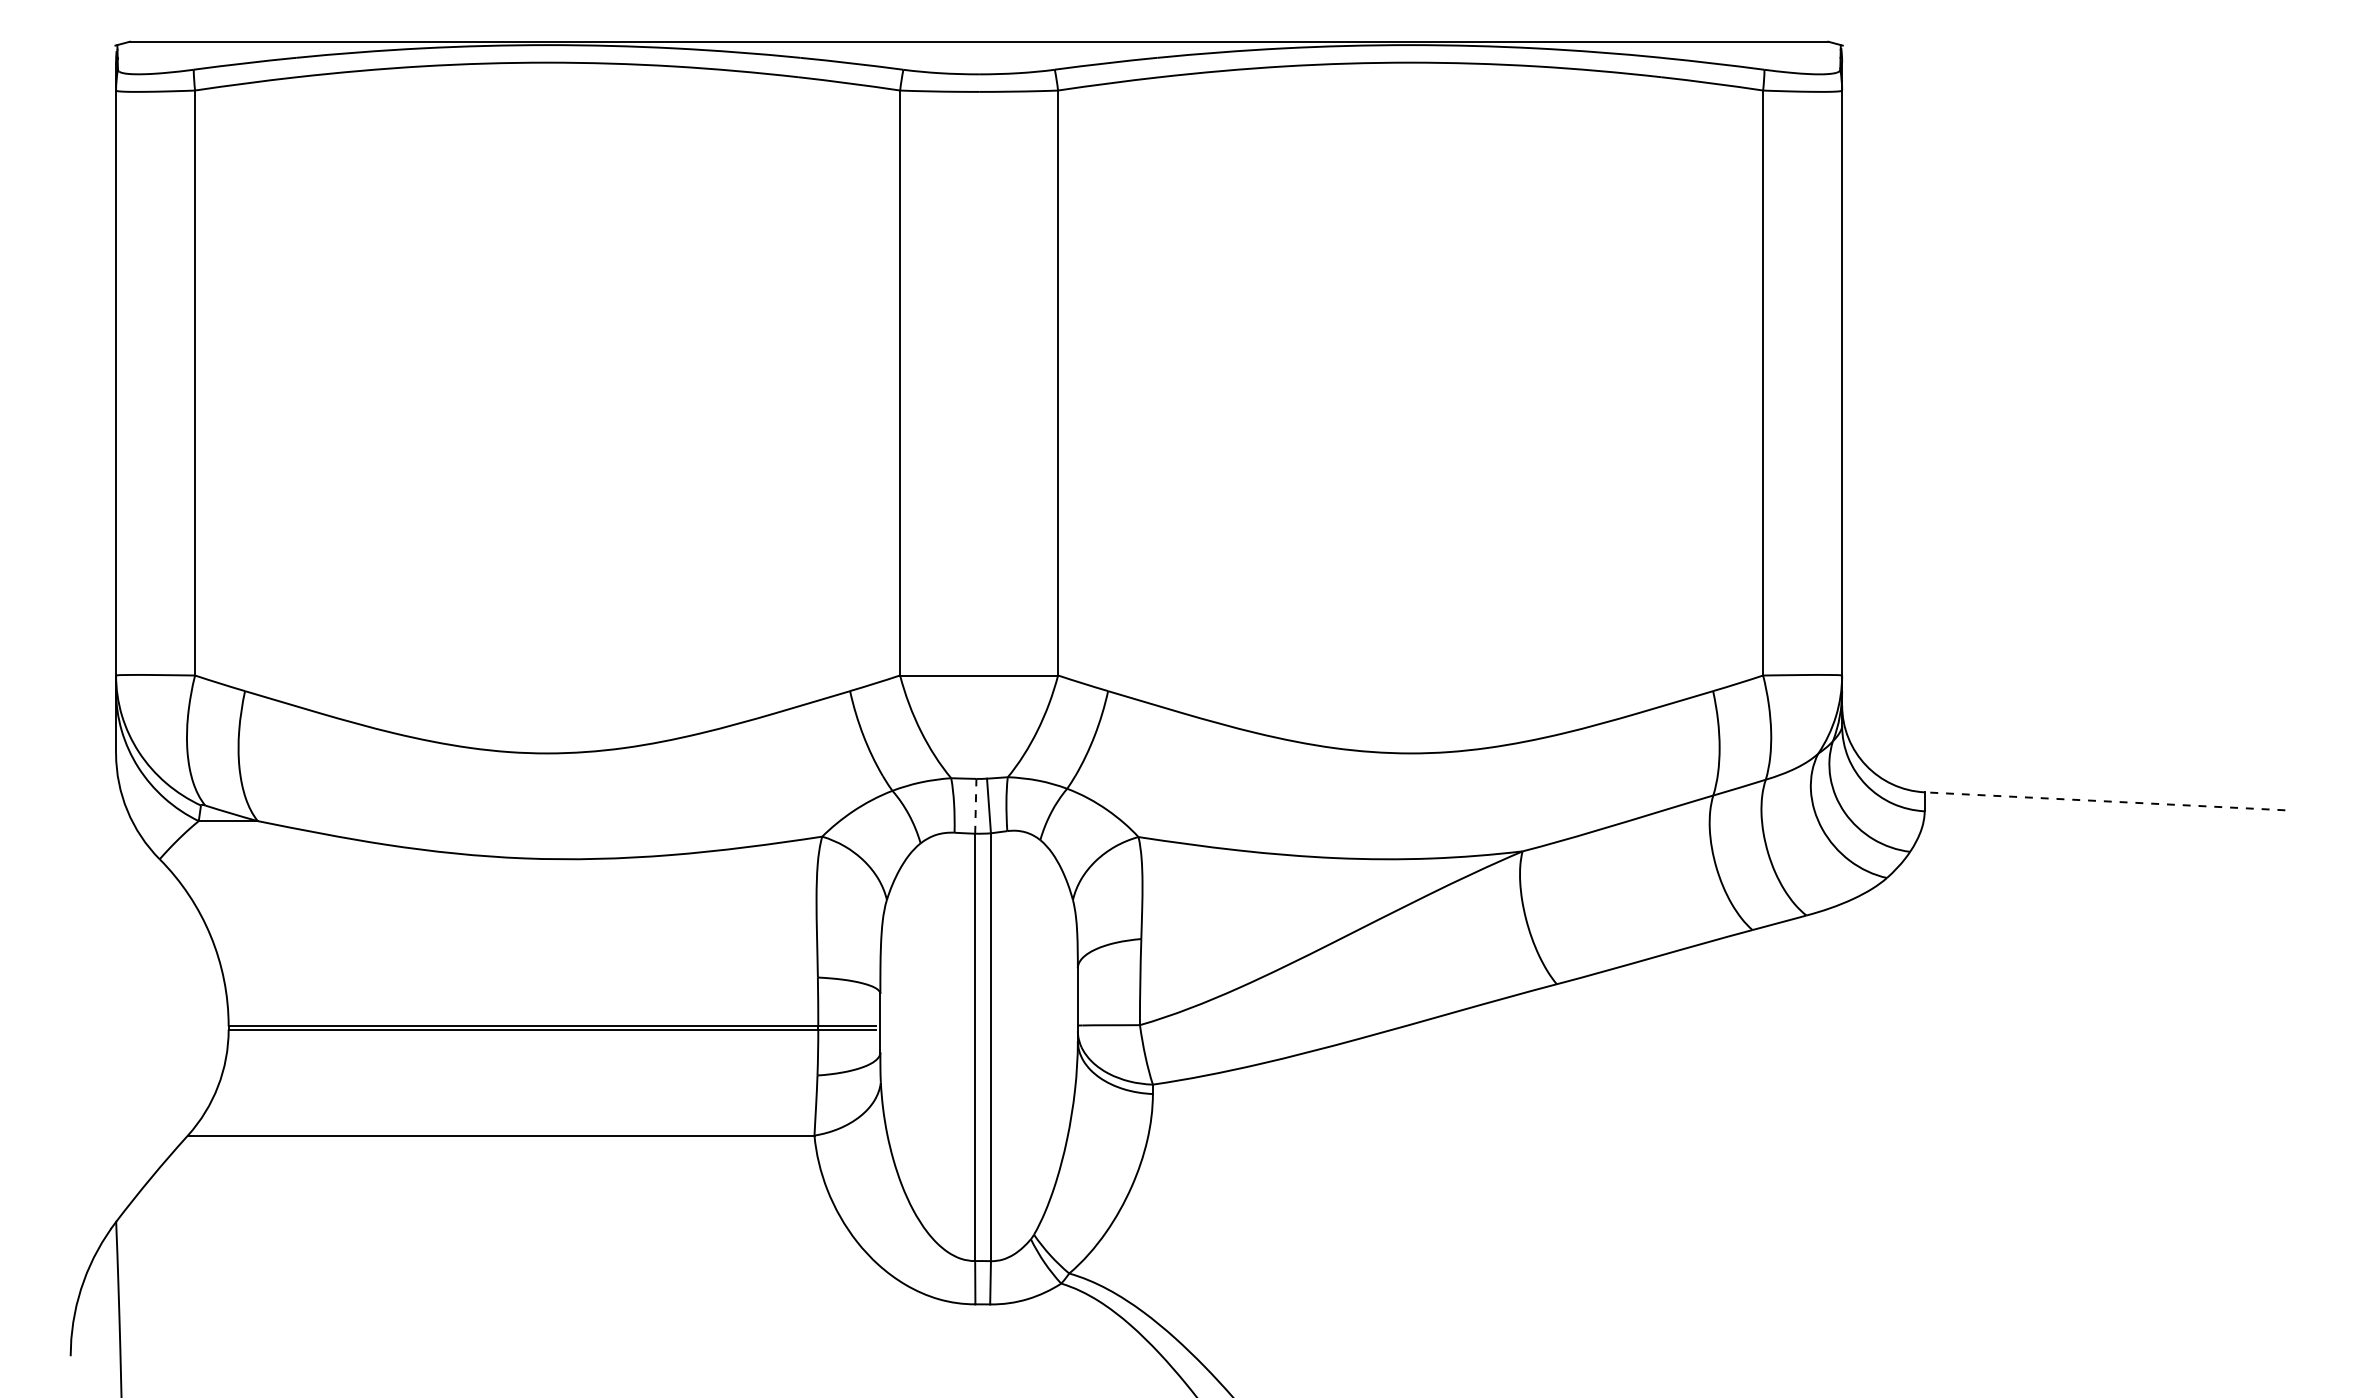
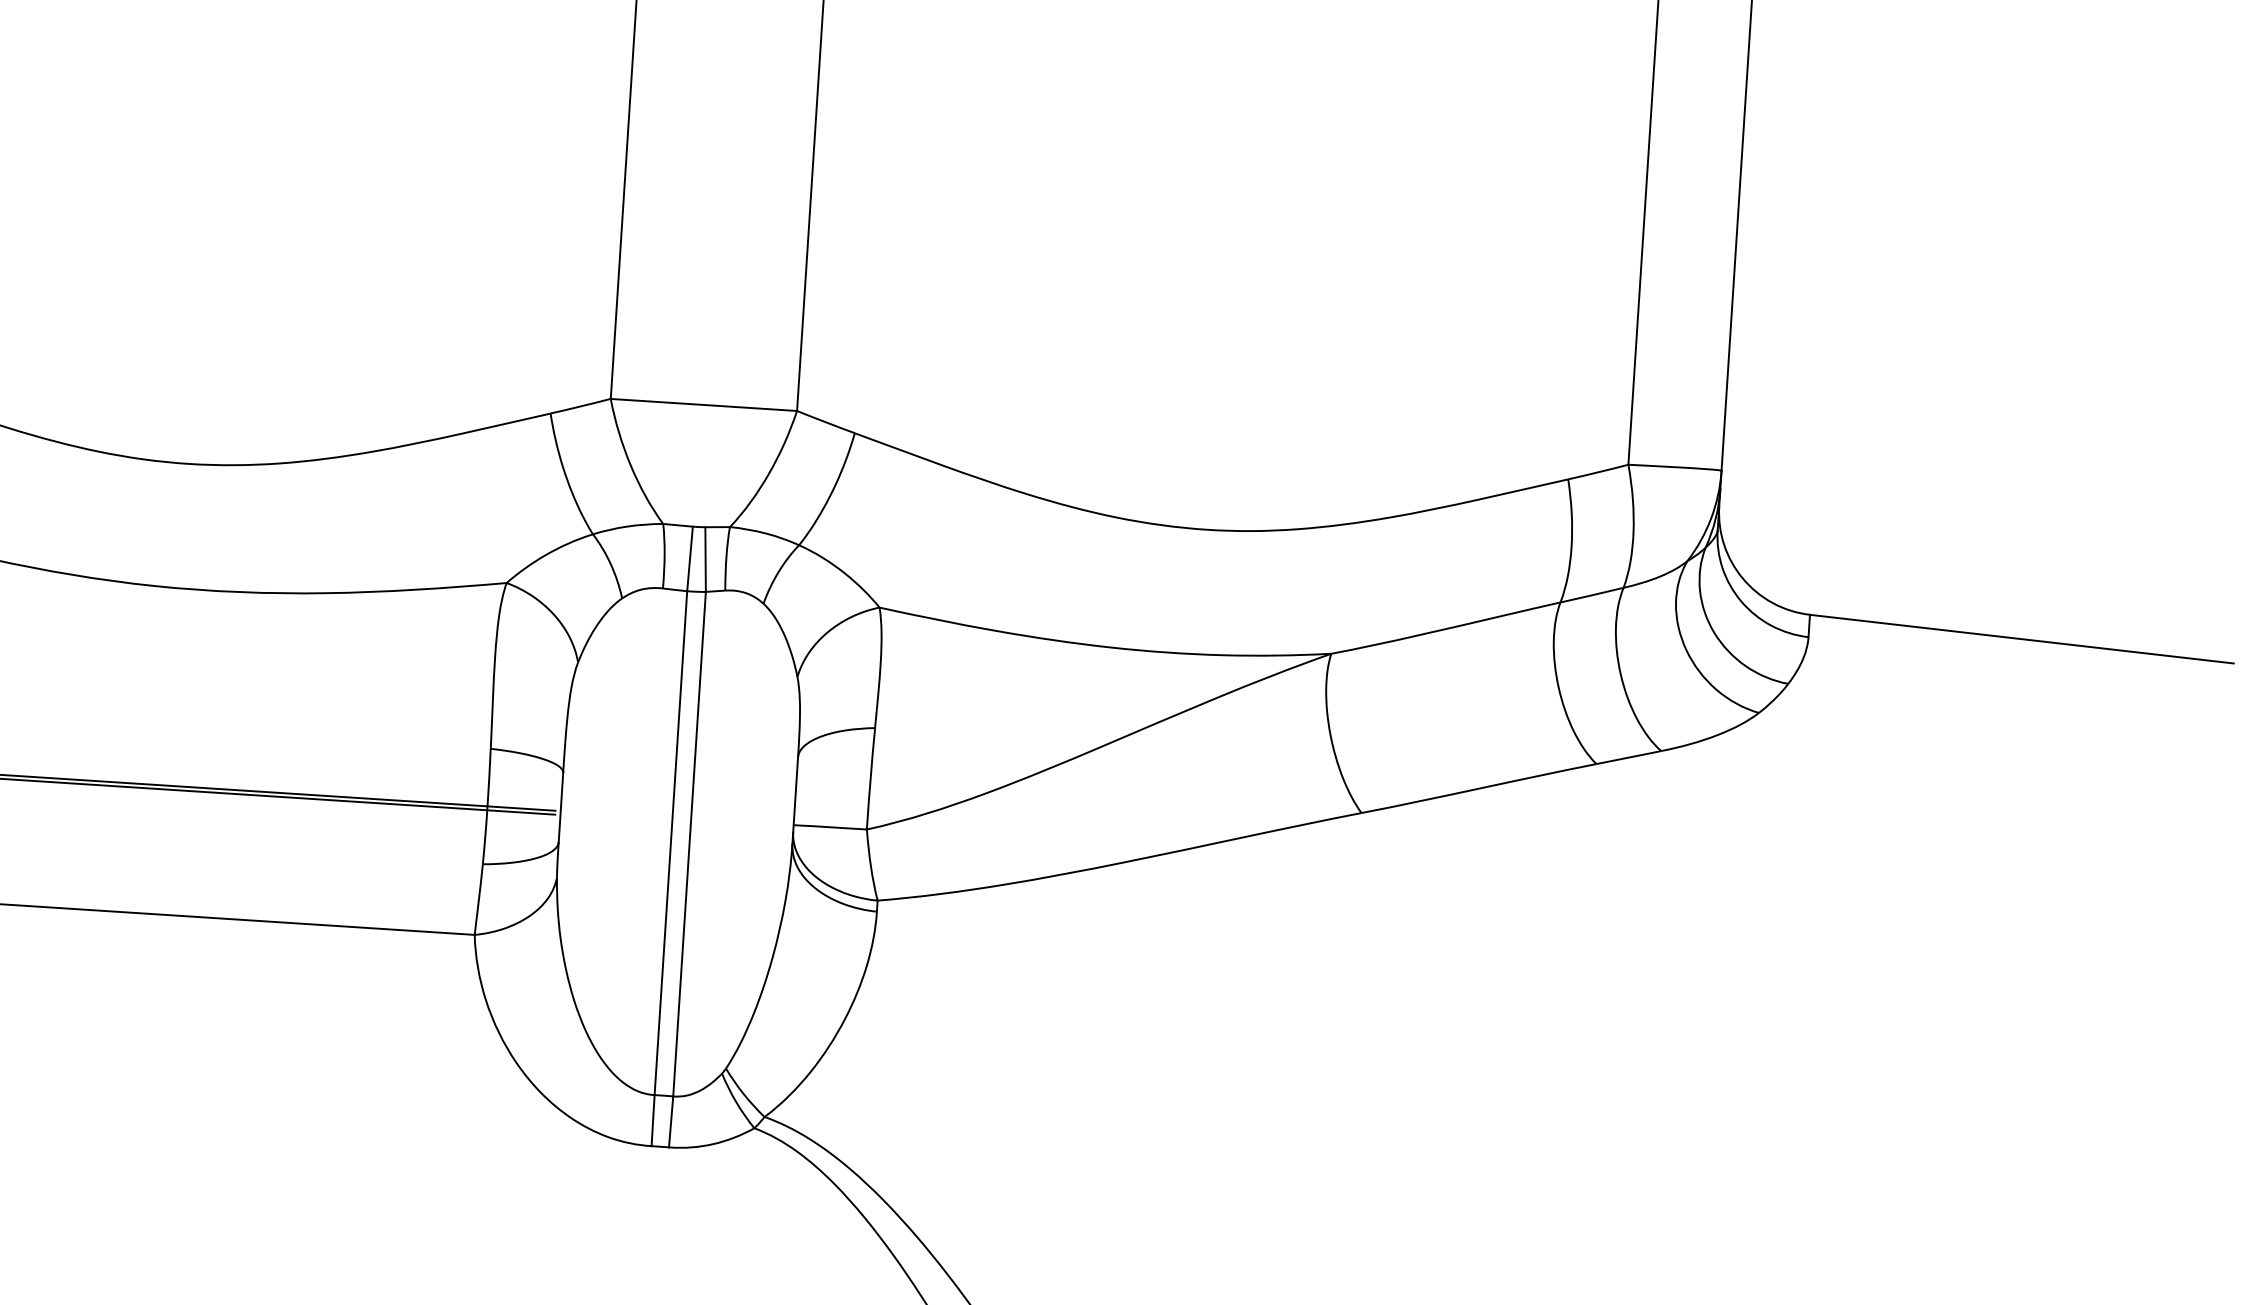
line: (2105, 801) -> (2022, 639), dashed -> solid
line: (975, 805) -> (689, 557), dashed -> solid

